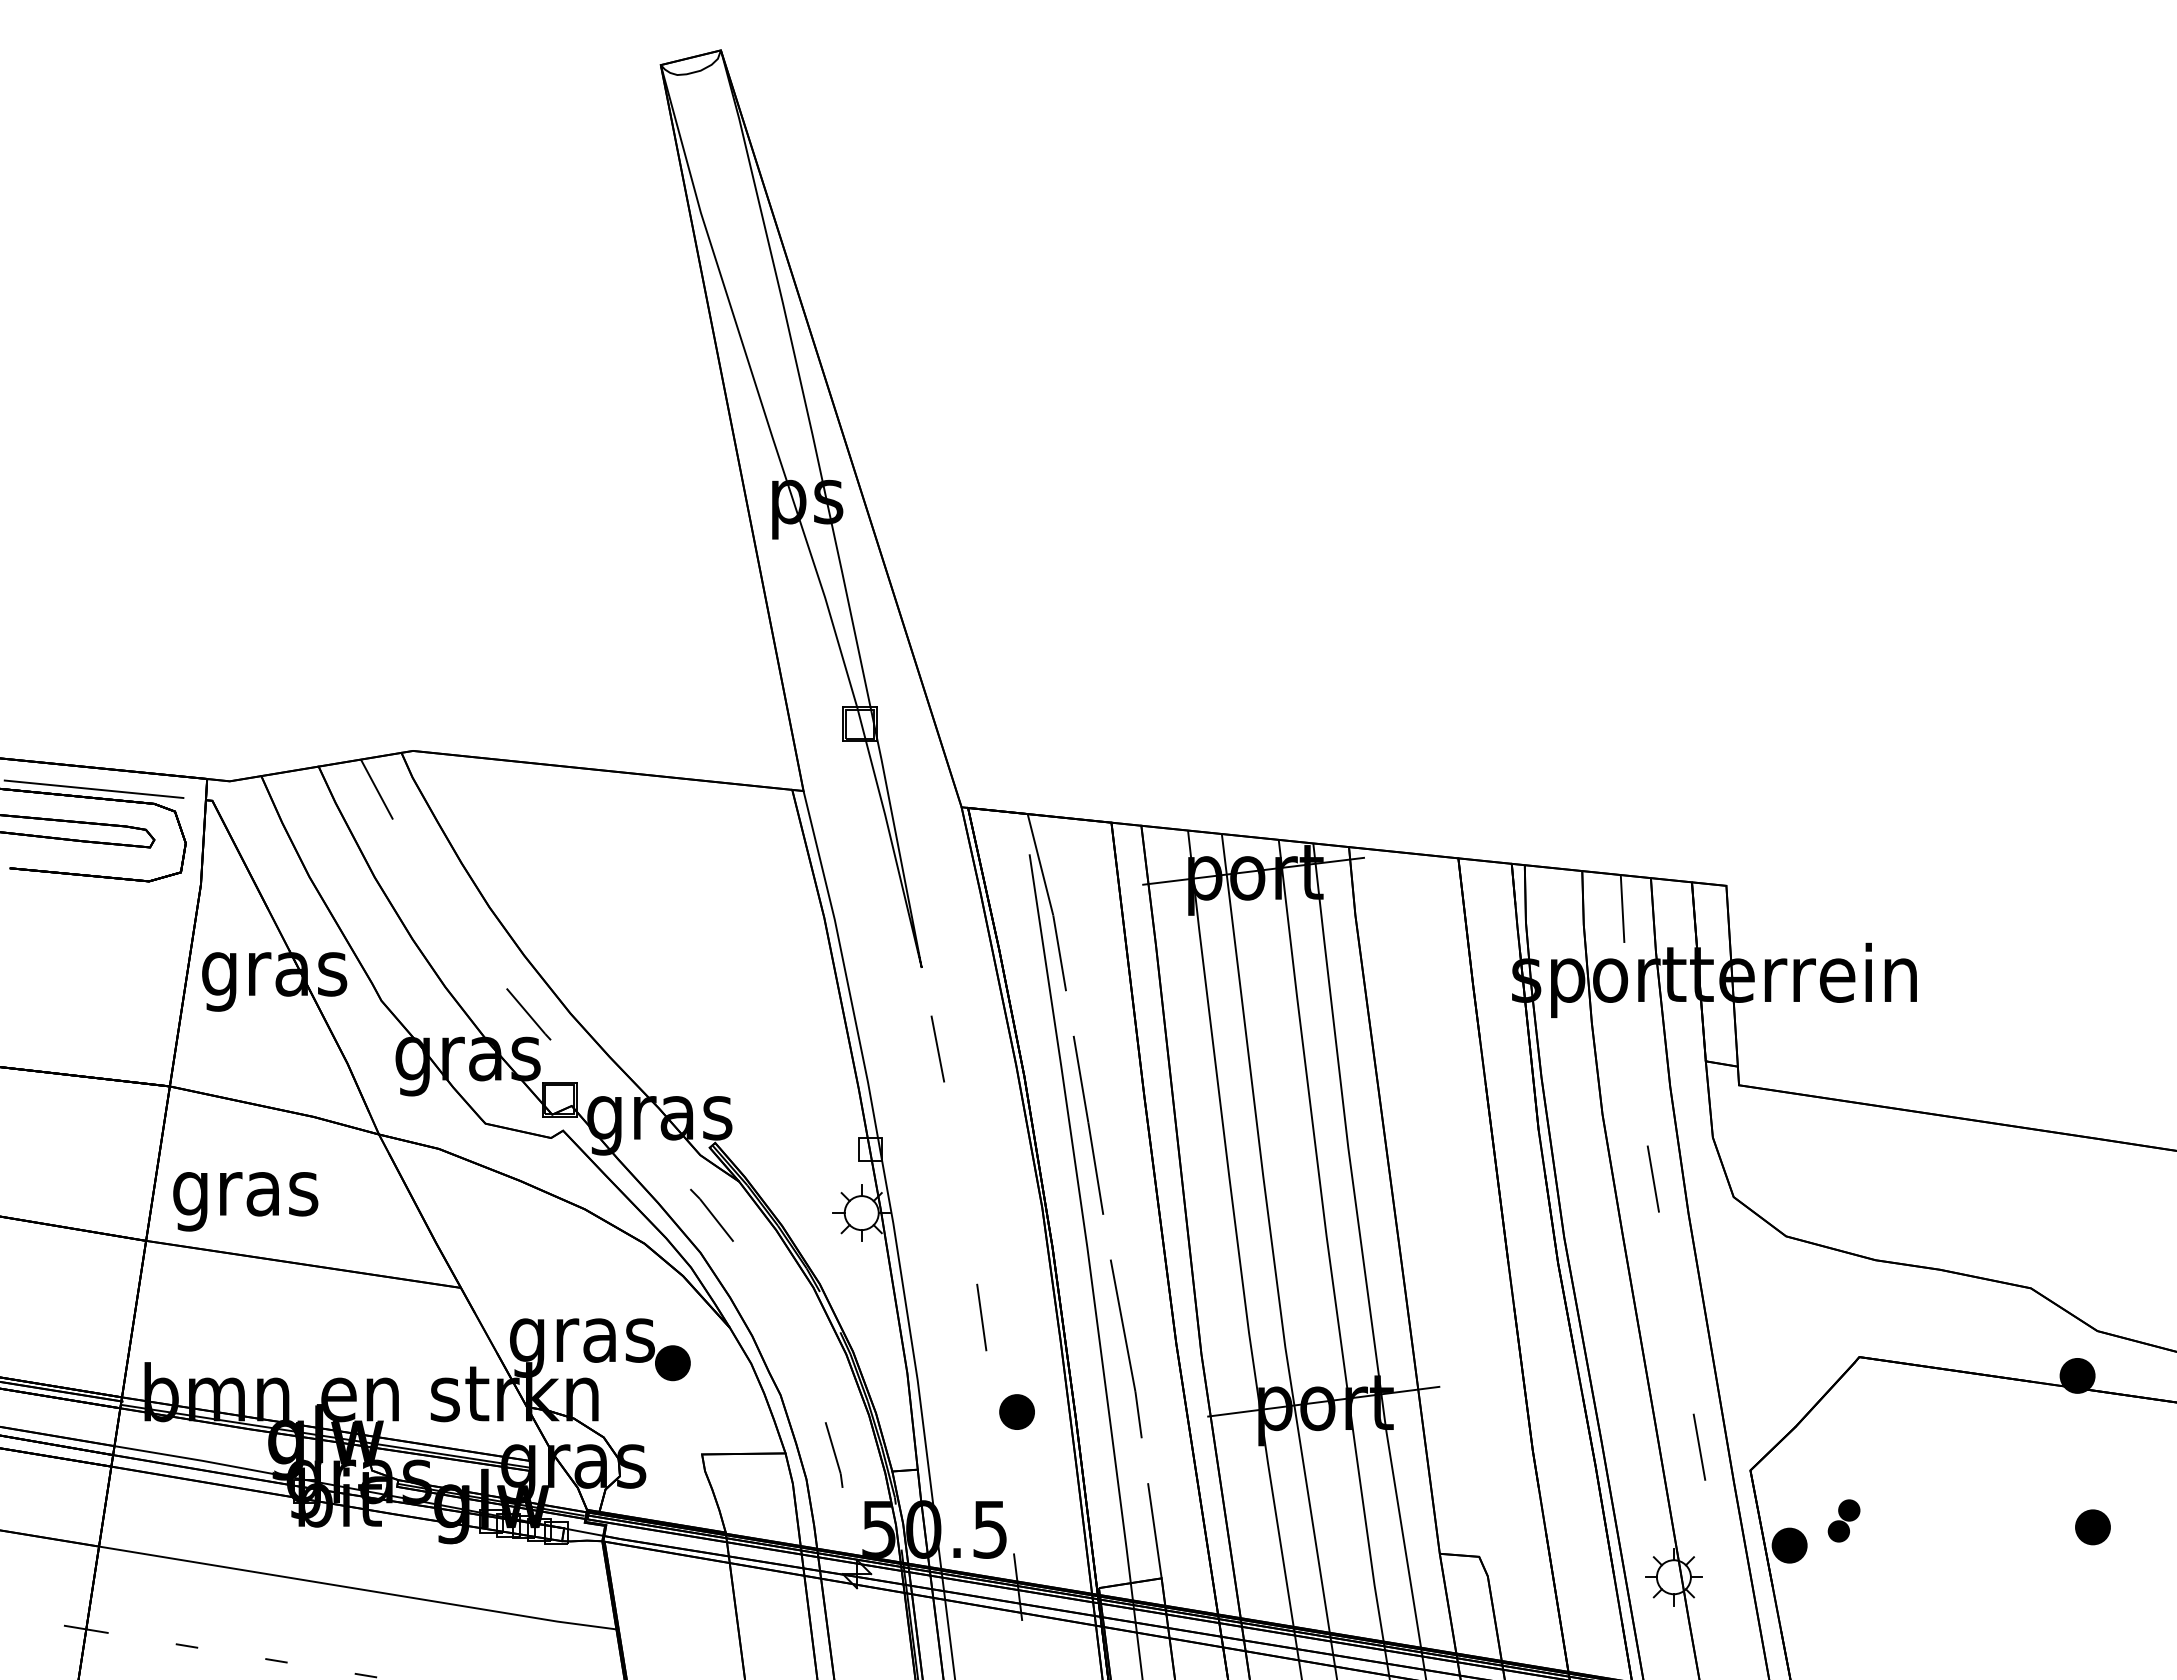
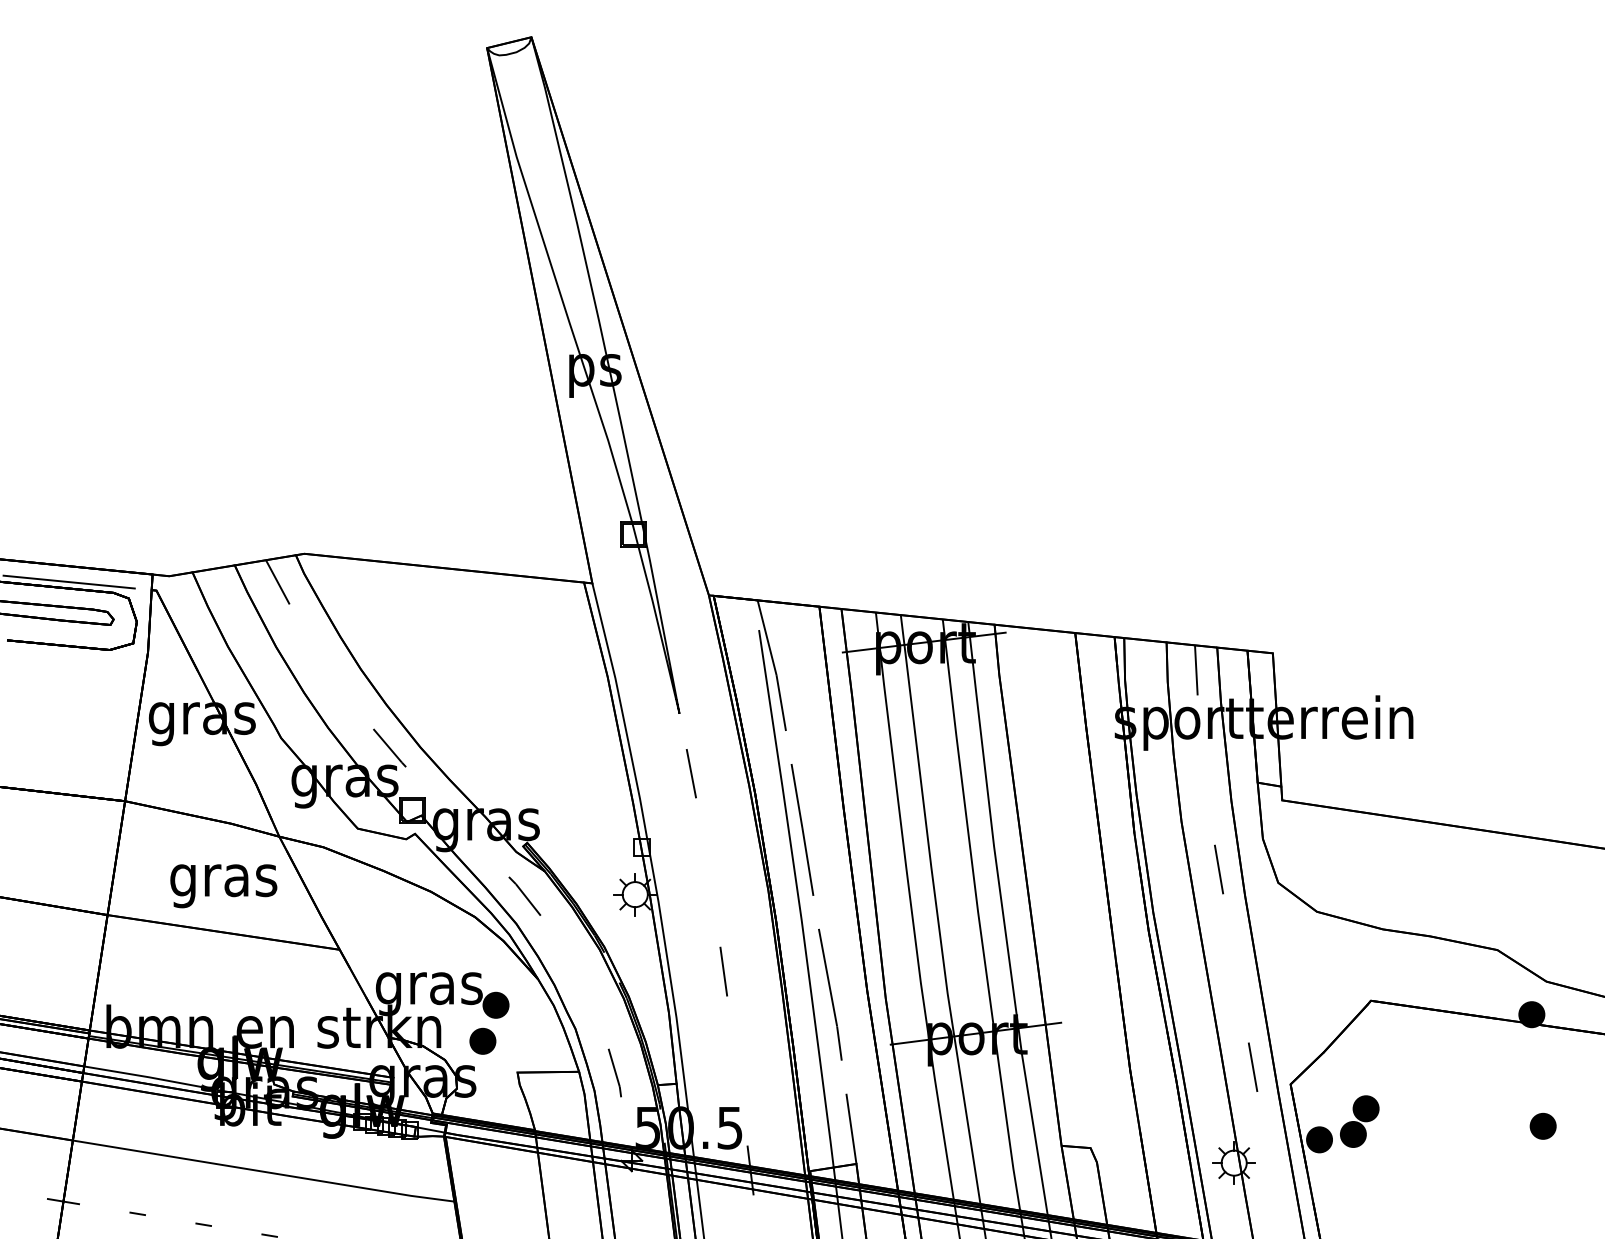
text: (245, 1201) -> (223, 886), moved
part: (1016, 1411) -> (482, 1040), moved
part: (1843, 1520) -> (1359, 1121), size x1.67

